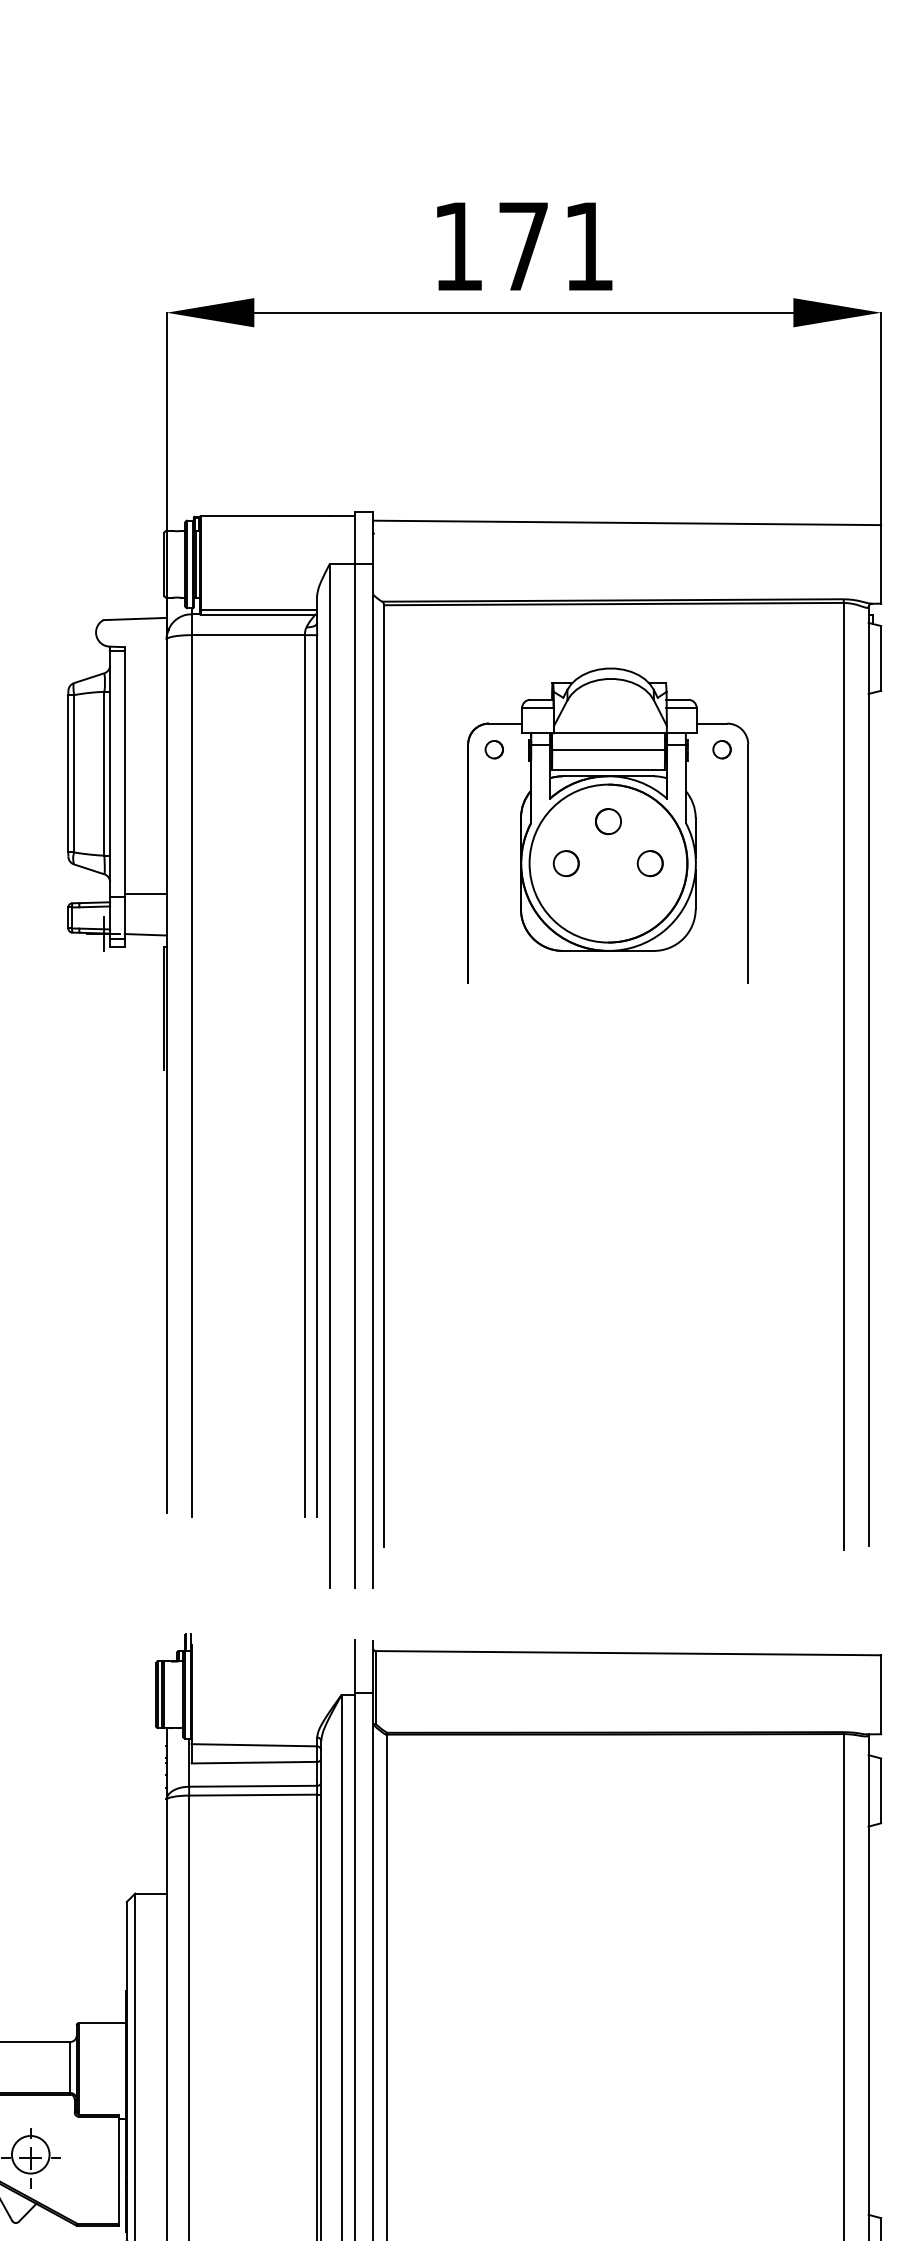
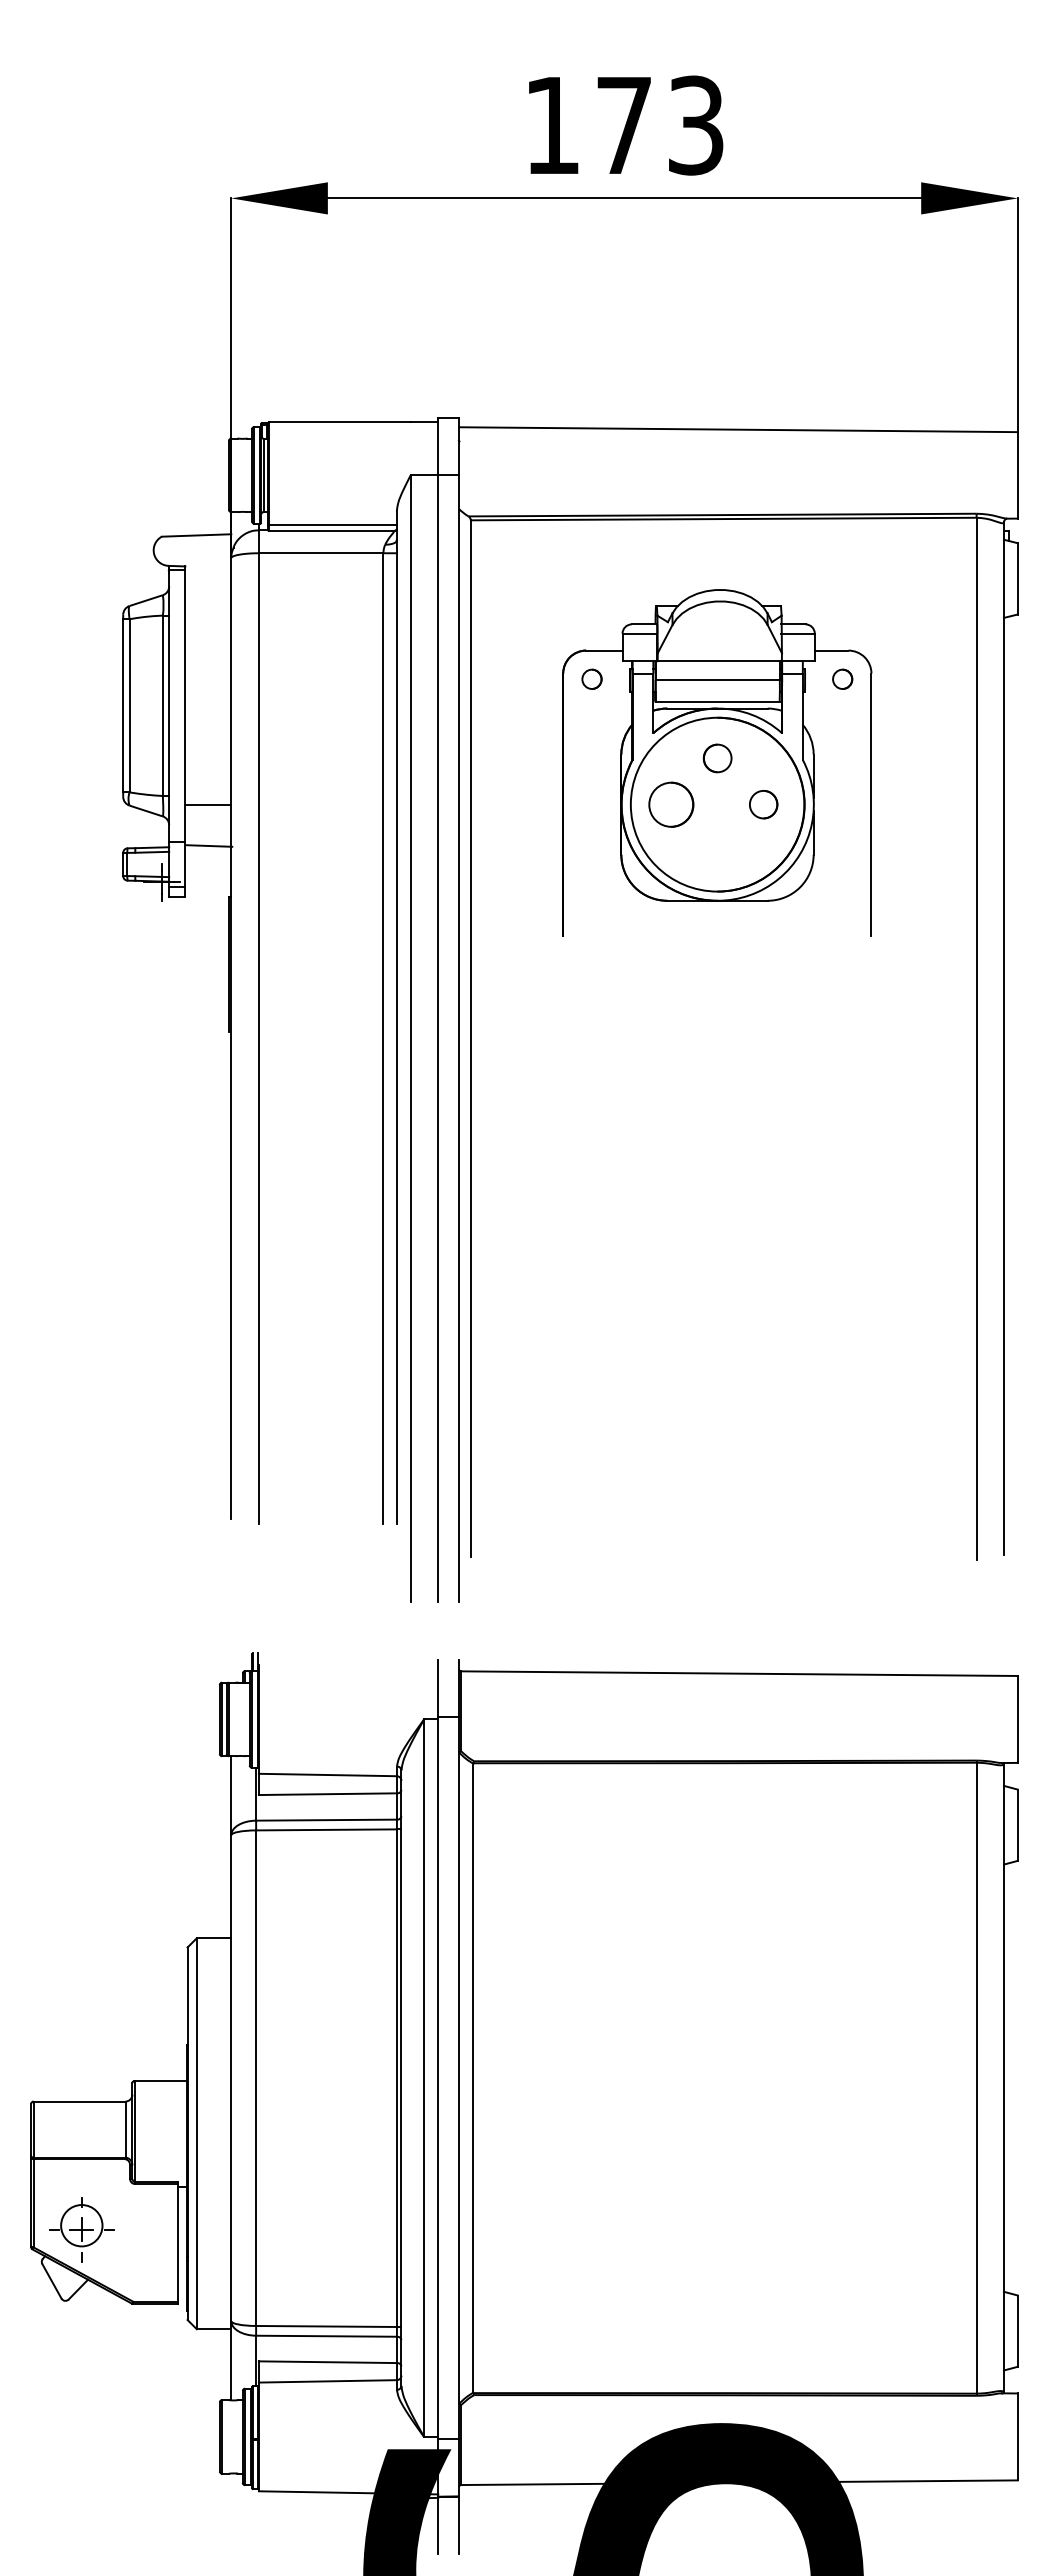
text: (589, 246) -> (696, 125), 171 -> 173
part: (565, 863) -> (670, 804), size x1.6
line: (145, 893) -> (208, 804), moved
line: (145, 934) -> (209, 845), moved

